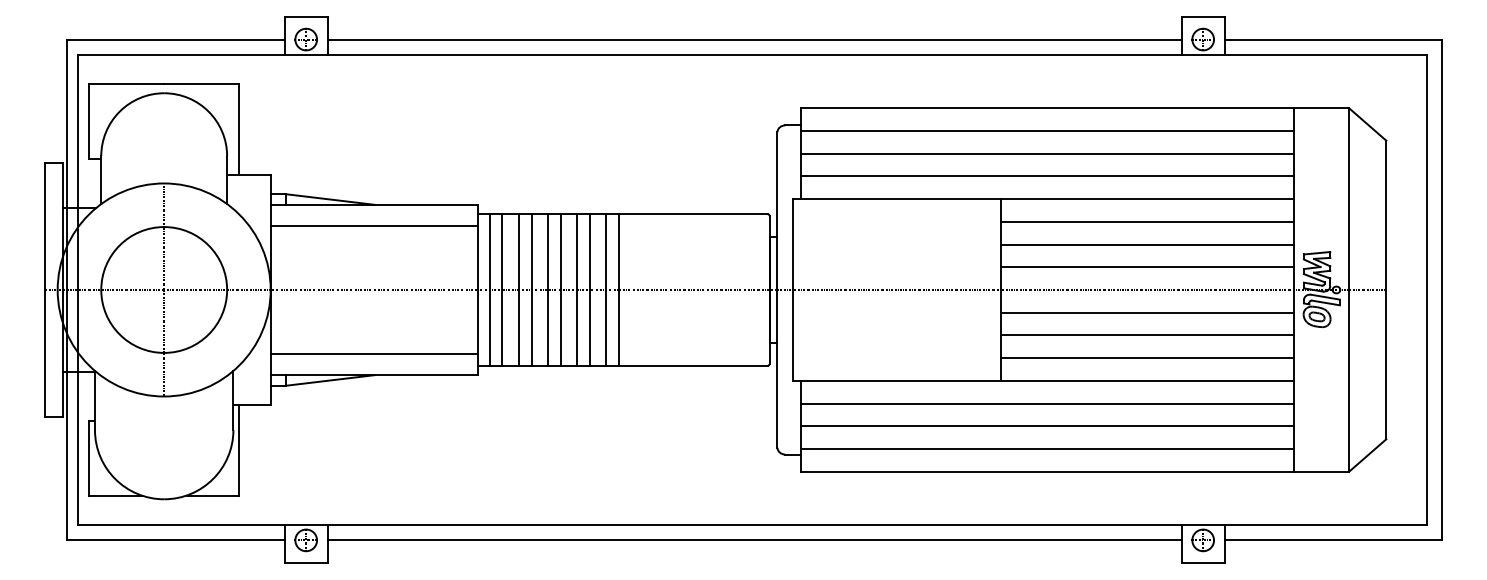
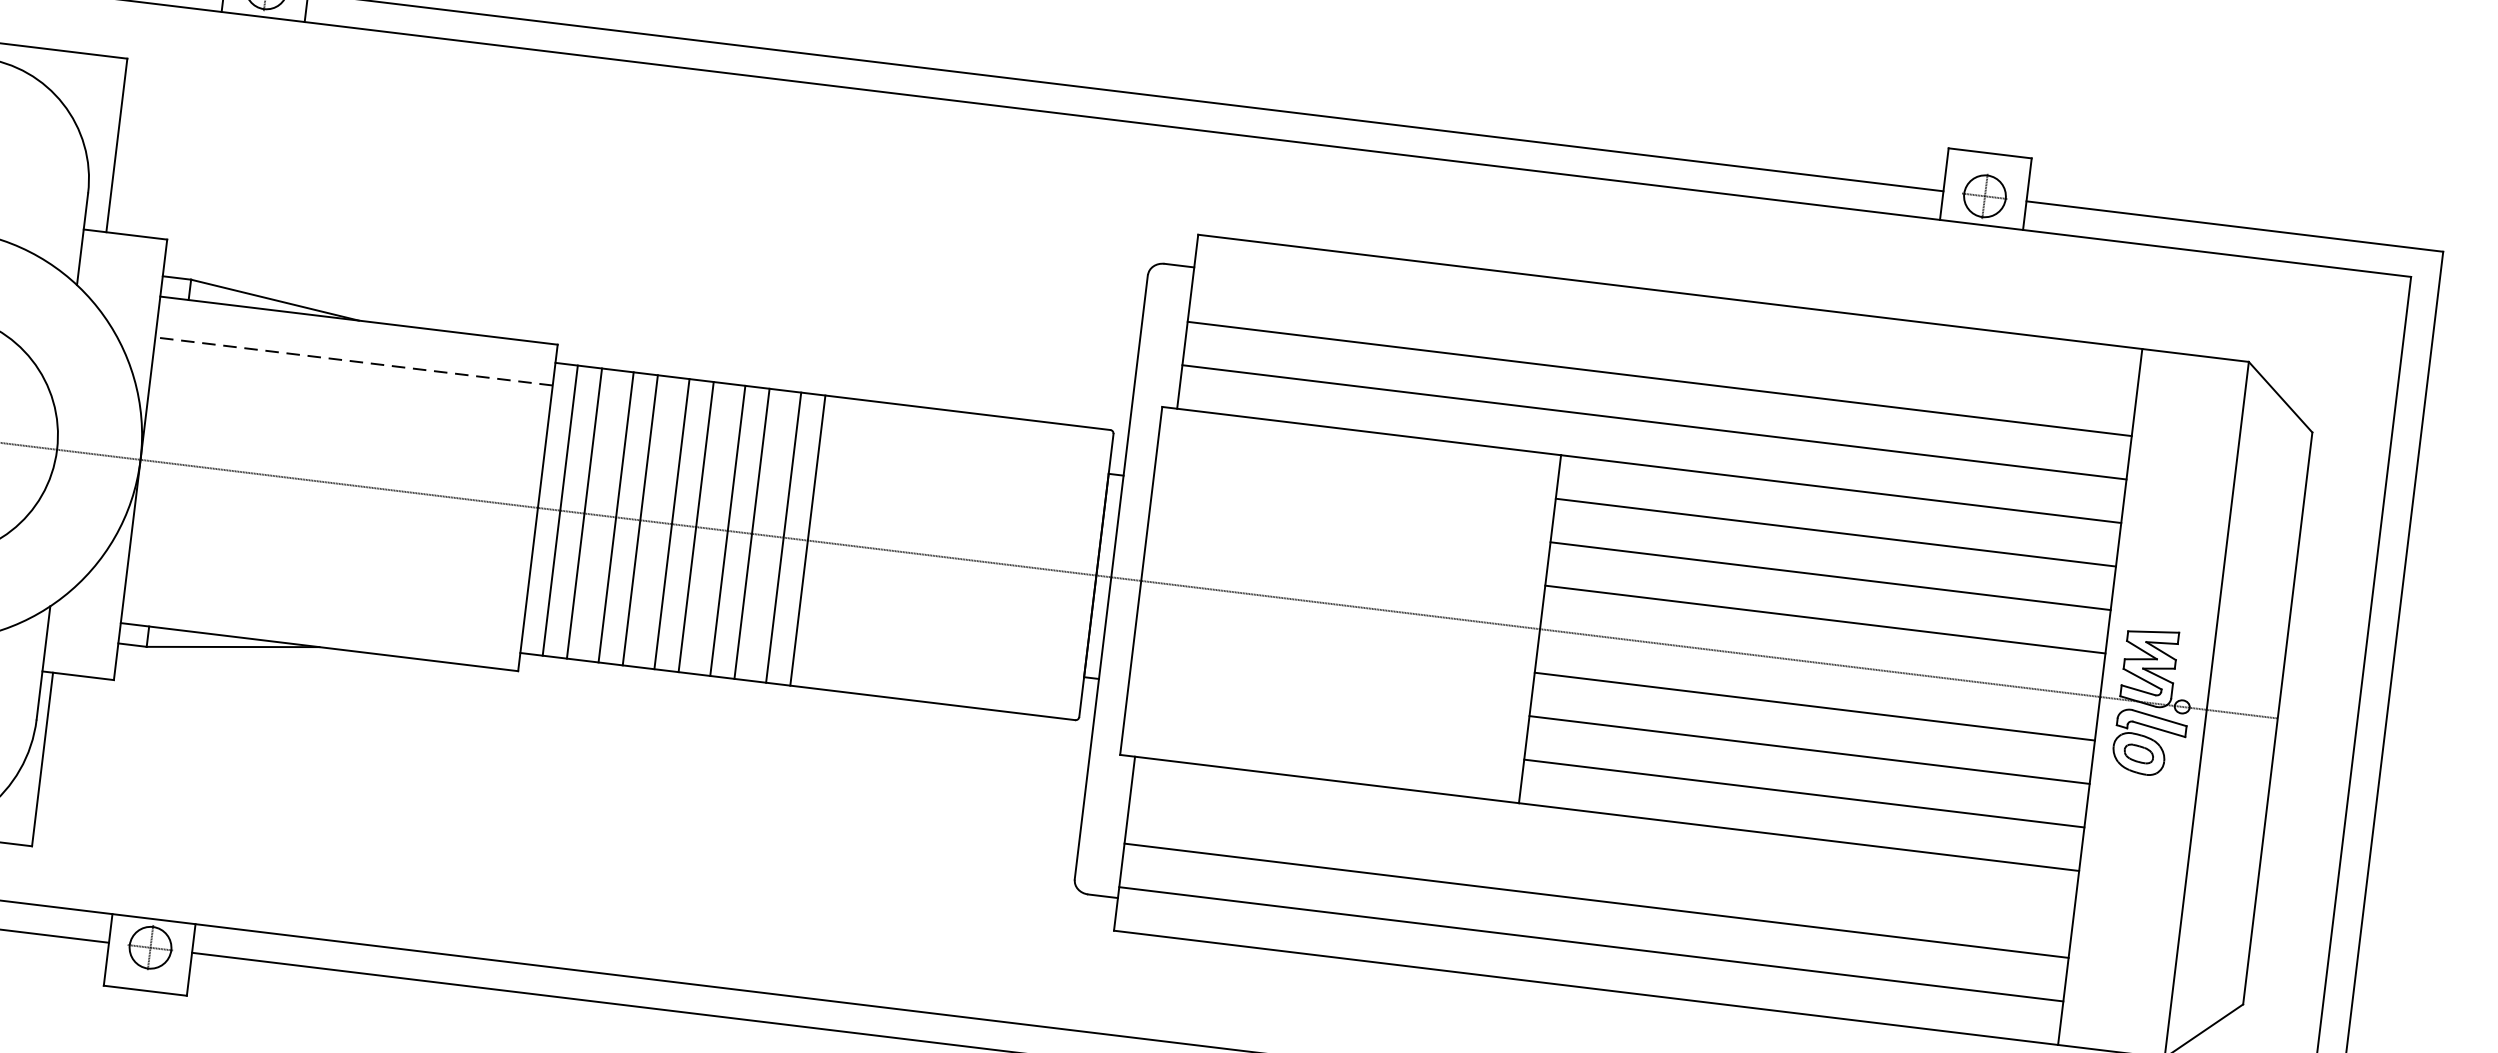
line: (1046, 131) -> (1663, 336), removed
line: (374, 226) -> (354, 362), solid -> dashed
line: (374, 353) -> (324, 605), removed
line: (1046, 403) -> (1600, 857), removed

